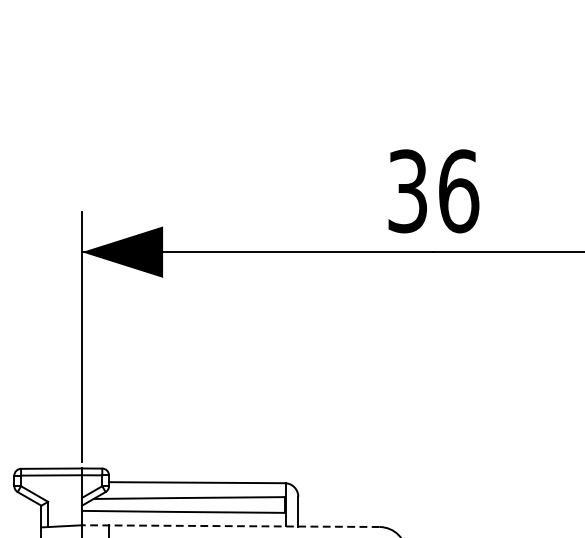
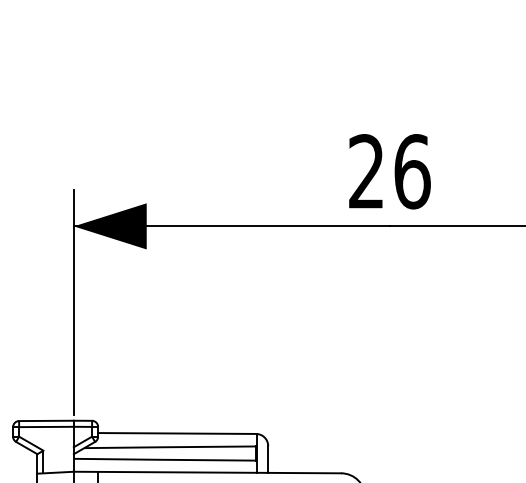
text: (407, 191) -> (366, 171), 36 -> 26
line: (230, 526) -> (207, 472), dashed -> solid

